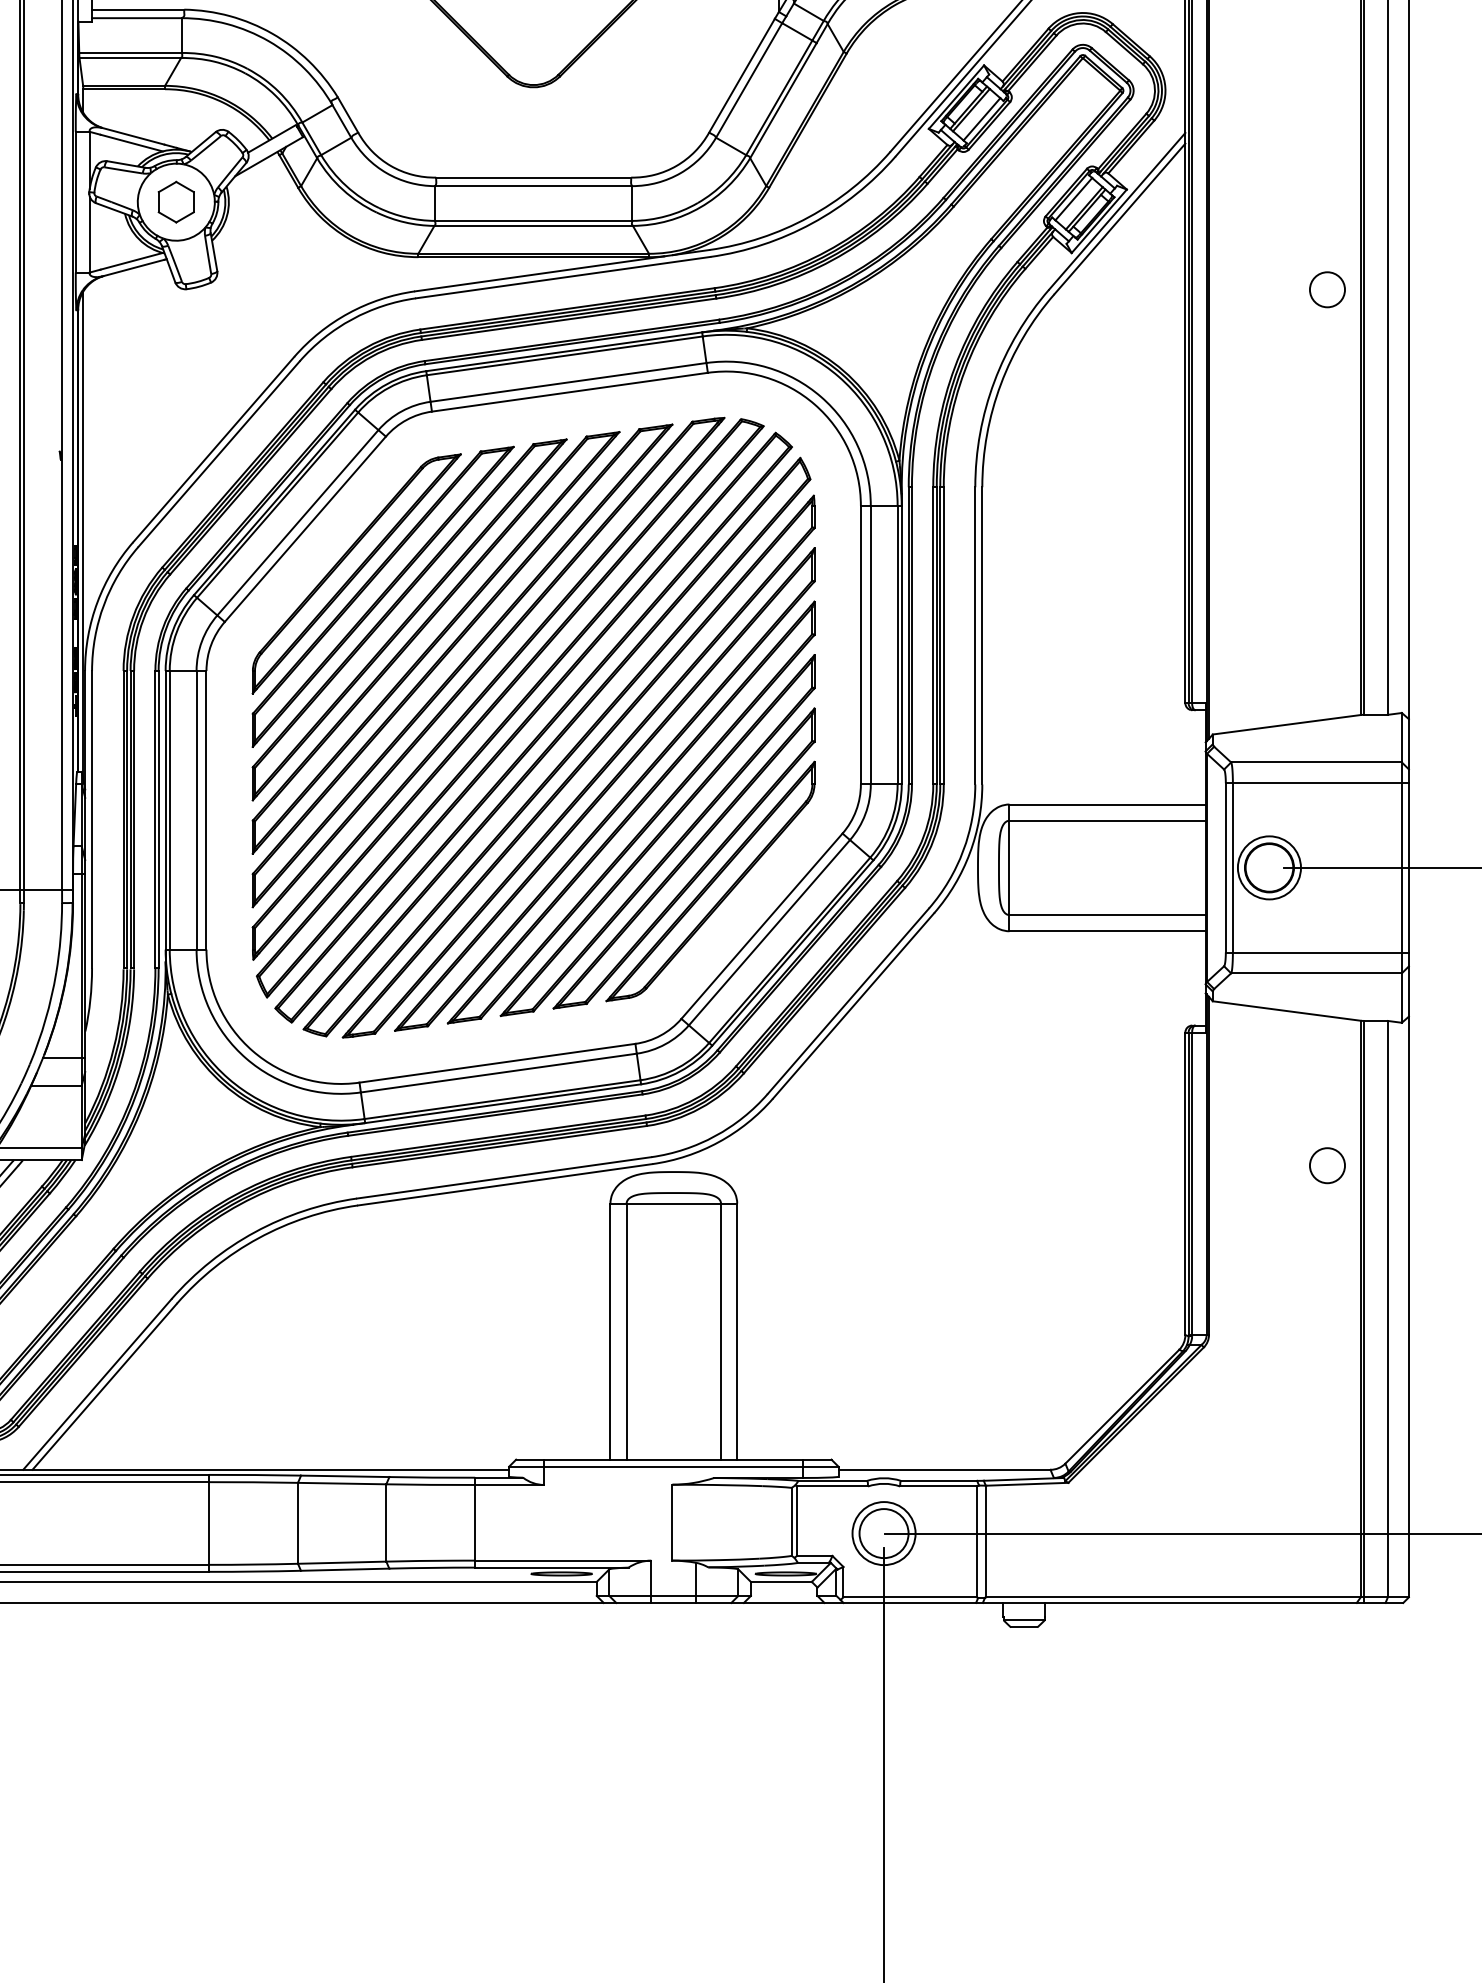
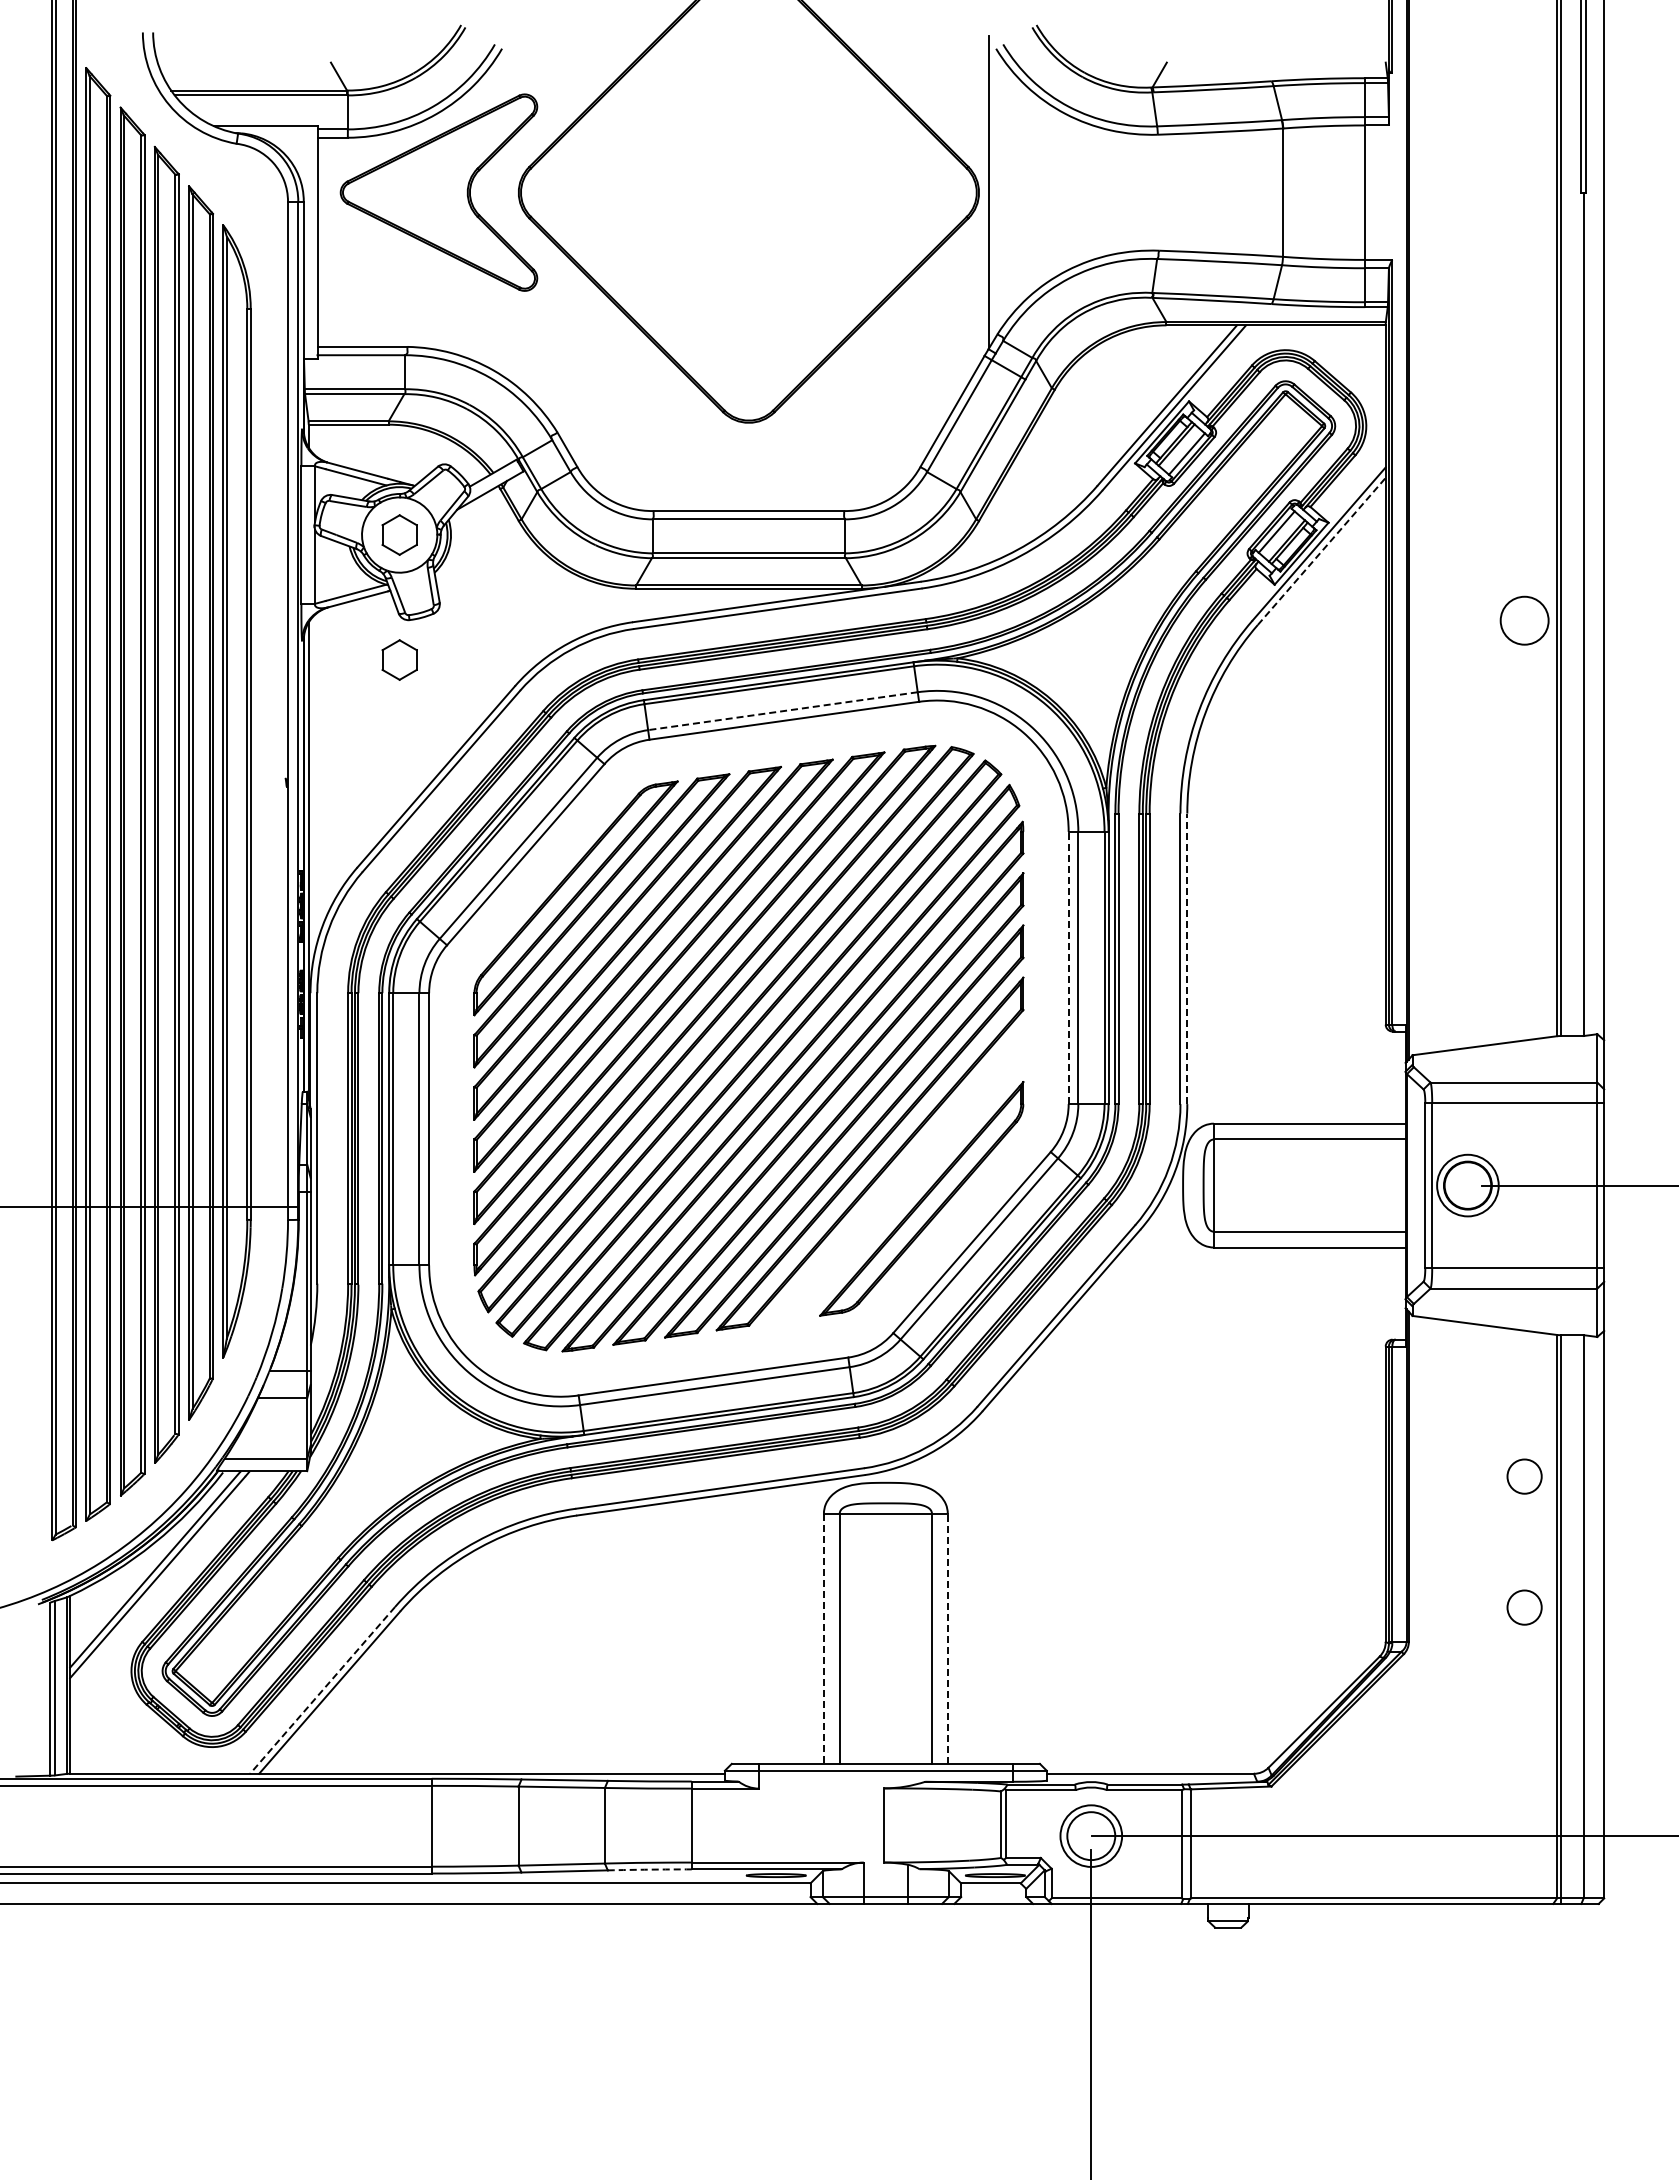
line: (1120, 219) -> (1322, 551), solid -> dashed
circle: (1327, 289) -> (1524, 620), size x1.4
part: (176, 329) -> (399, 659), added
line: (568, 382) -> (782, 711), solid -> dashed
line: (982, 635) -> (1187, 958), solid -> dashed
line: (860, 644) -> (1068, 967), solid -> dashed
part: (683, 858) -> (895, 1176), removed
circle: (1327, 1299) -> (1524, 1607), added
line: (736, 1331) -> (947, 1638), solid -> dashed
line: (610, 1332) -> (823, 1639), solid -> dashed
line: (97, 1384) -> (322, 1690), solid -> dashed
arc: (431, 1567) -> (649, 1869), solid -> dashed

